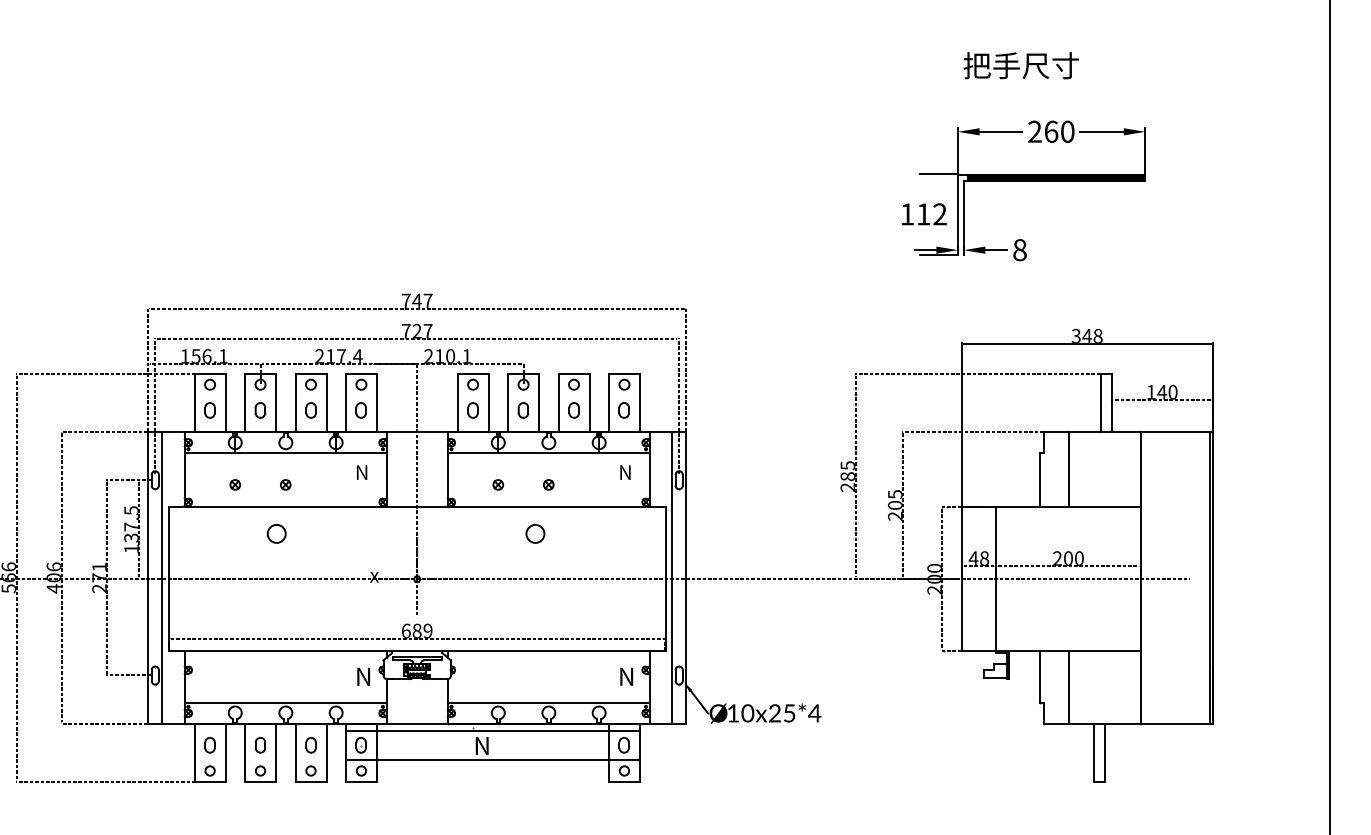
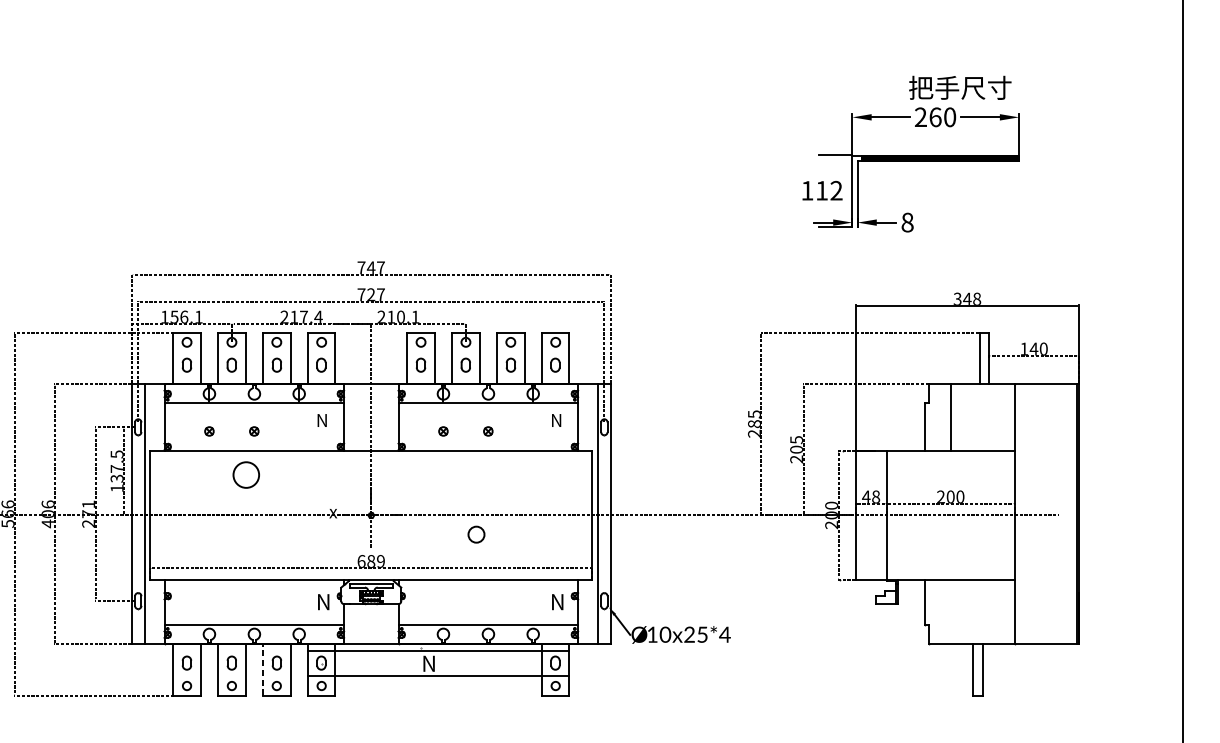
text: (1020, 65) -> (959, 87), moved
circle: (276, 533) -> (246, 474), size x1.6
circle: (535, 533) -> (476, 534), moved
line: (1068, 687) -> (950, 611), removed
line: (295, 752) -> (263, 669), solid -> dashed

